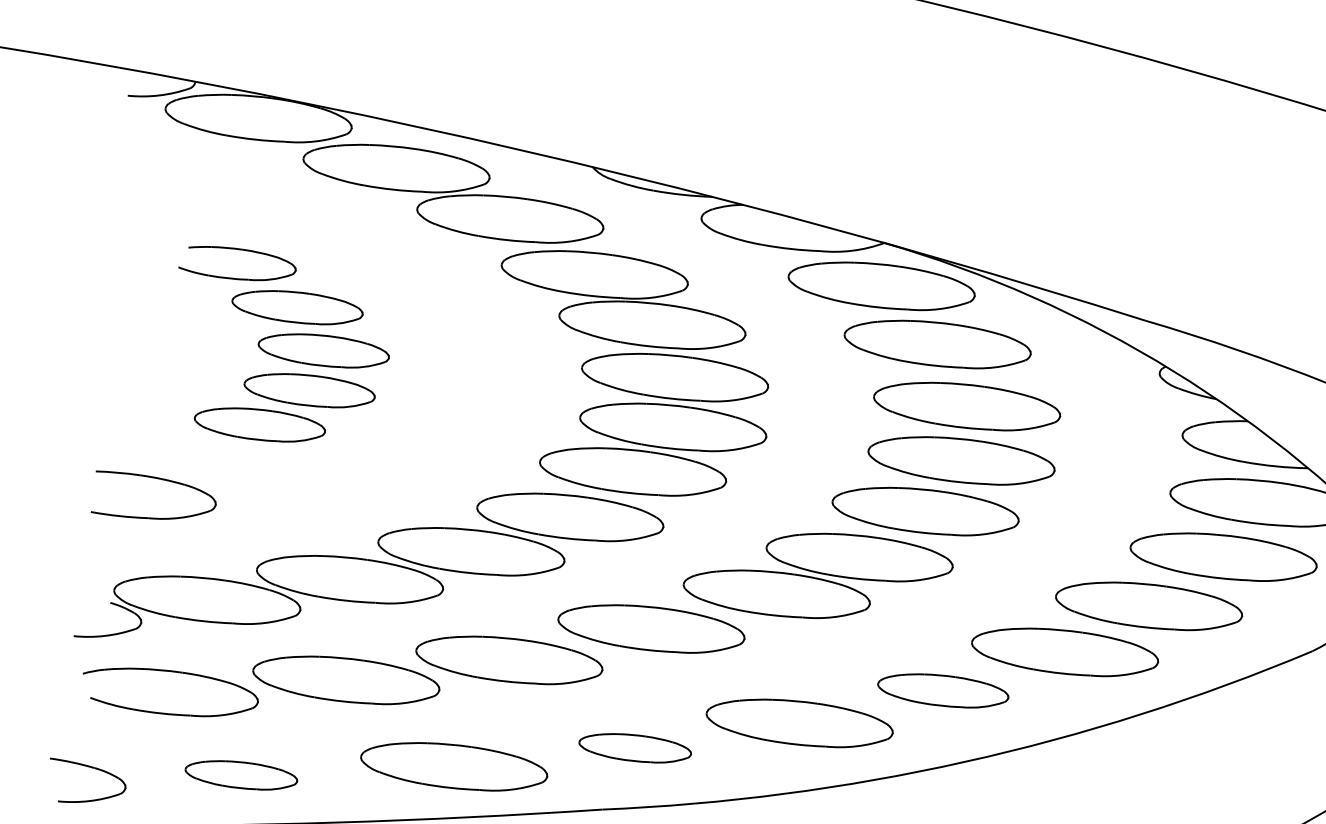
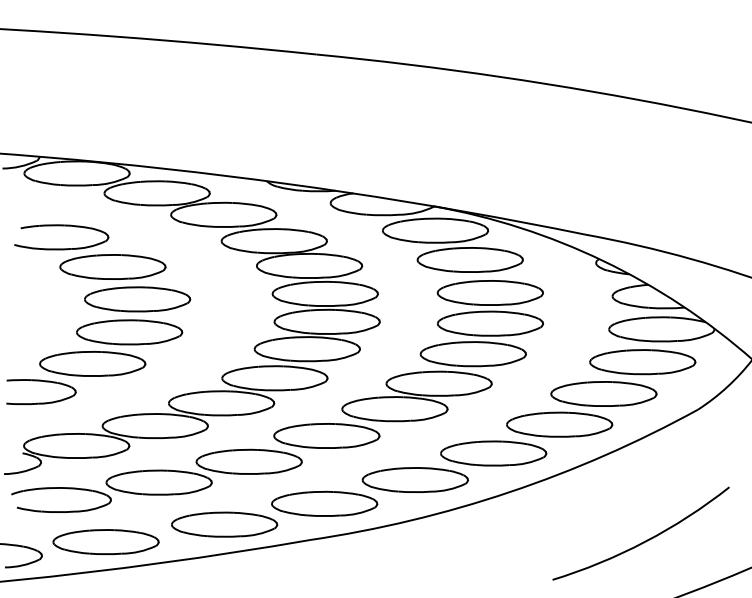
part: (280, 347) -> (102, 300), size x1.43
part: (942, 690) -> (493, 453), size x1.43
part: (634, 747) -> (324, 503), size x1.67
part: (240, 774) -> (105, 541), size x1.67

